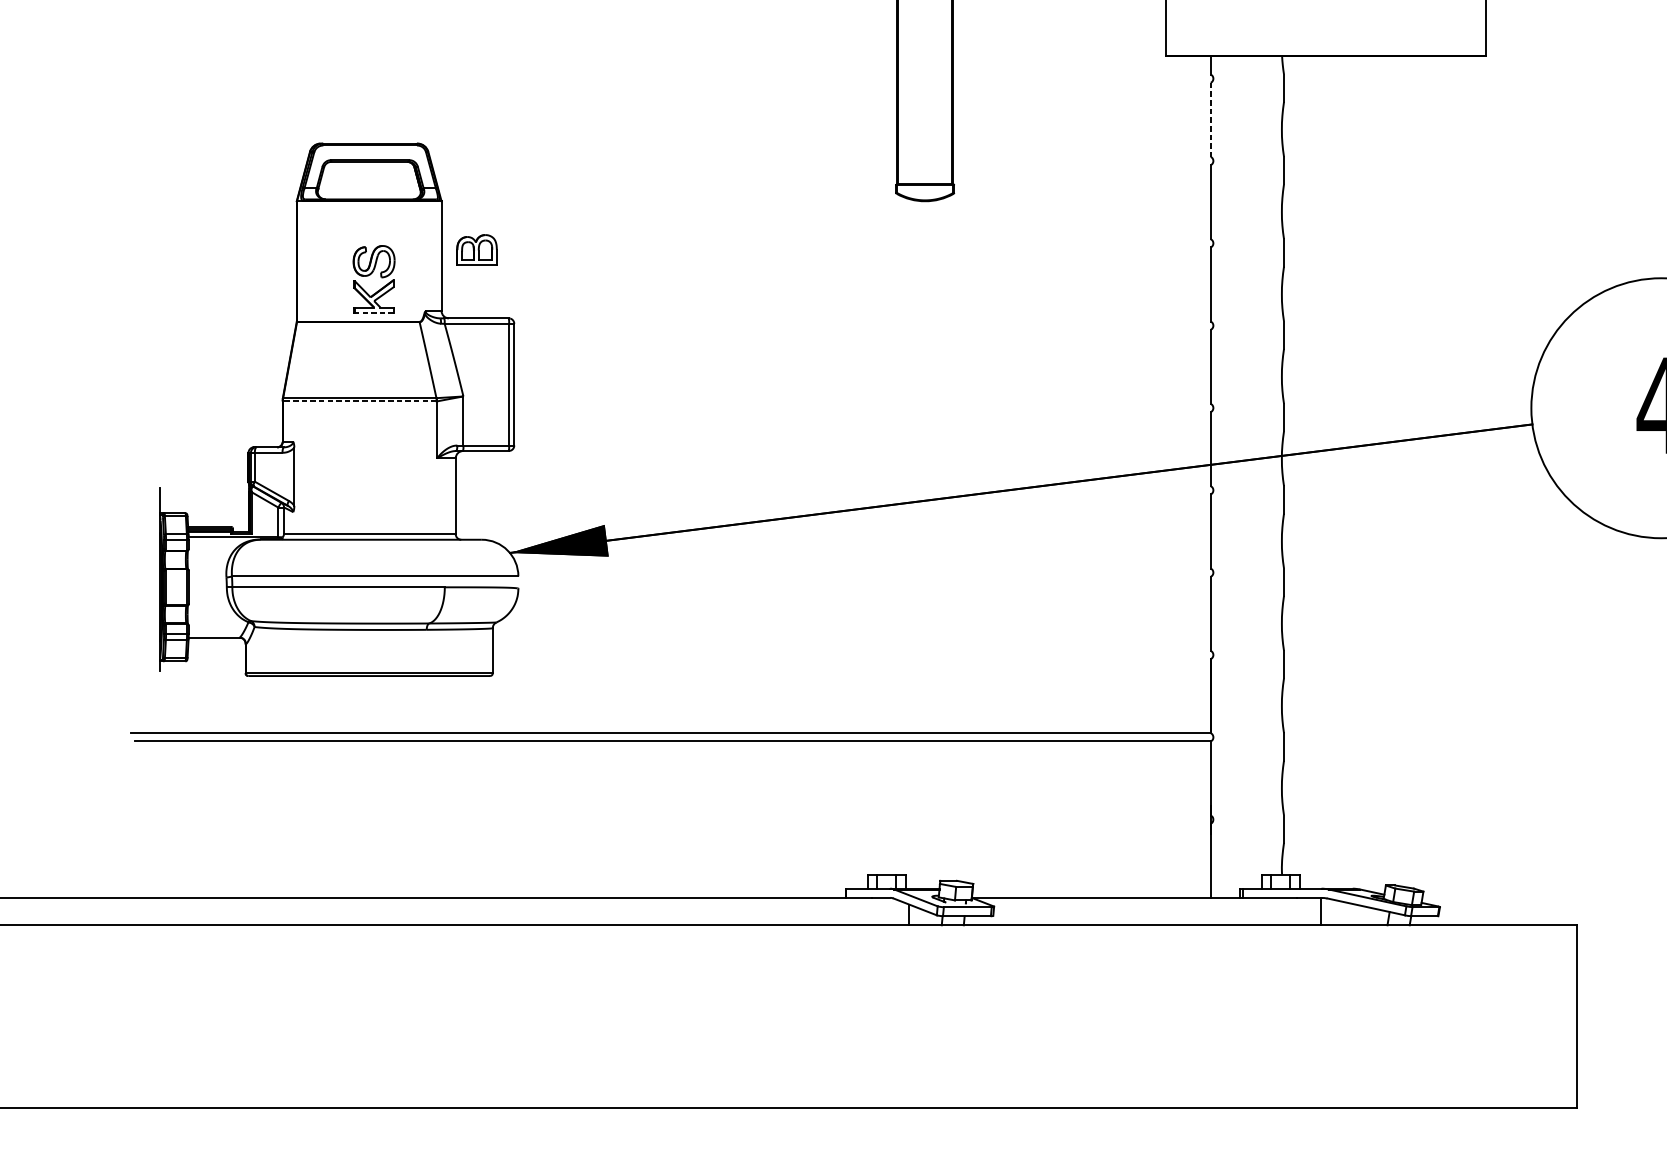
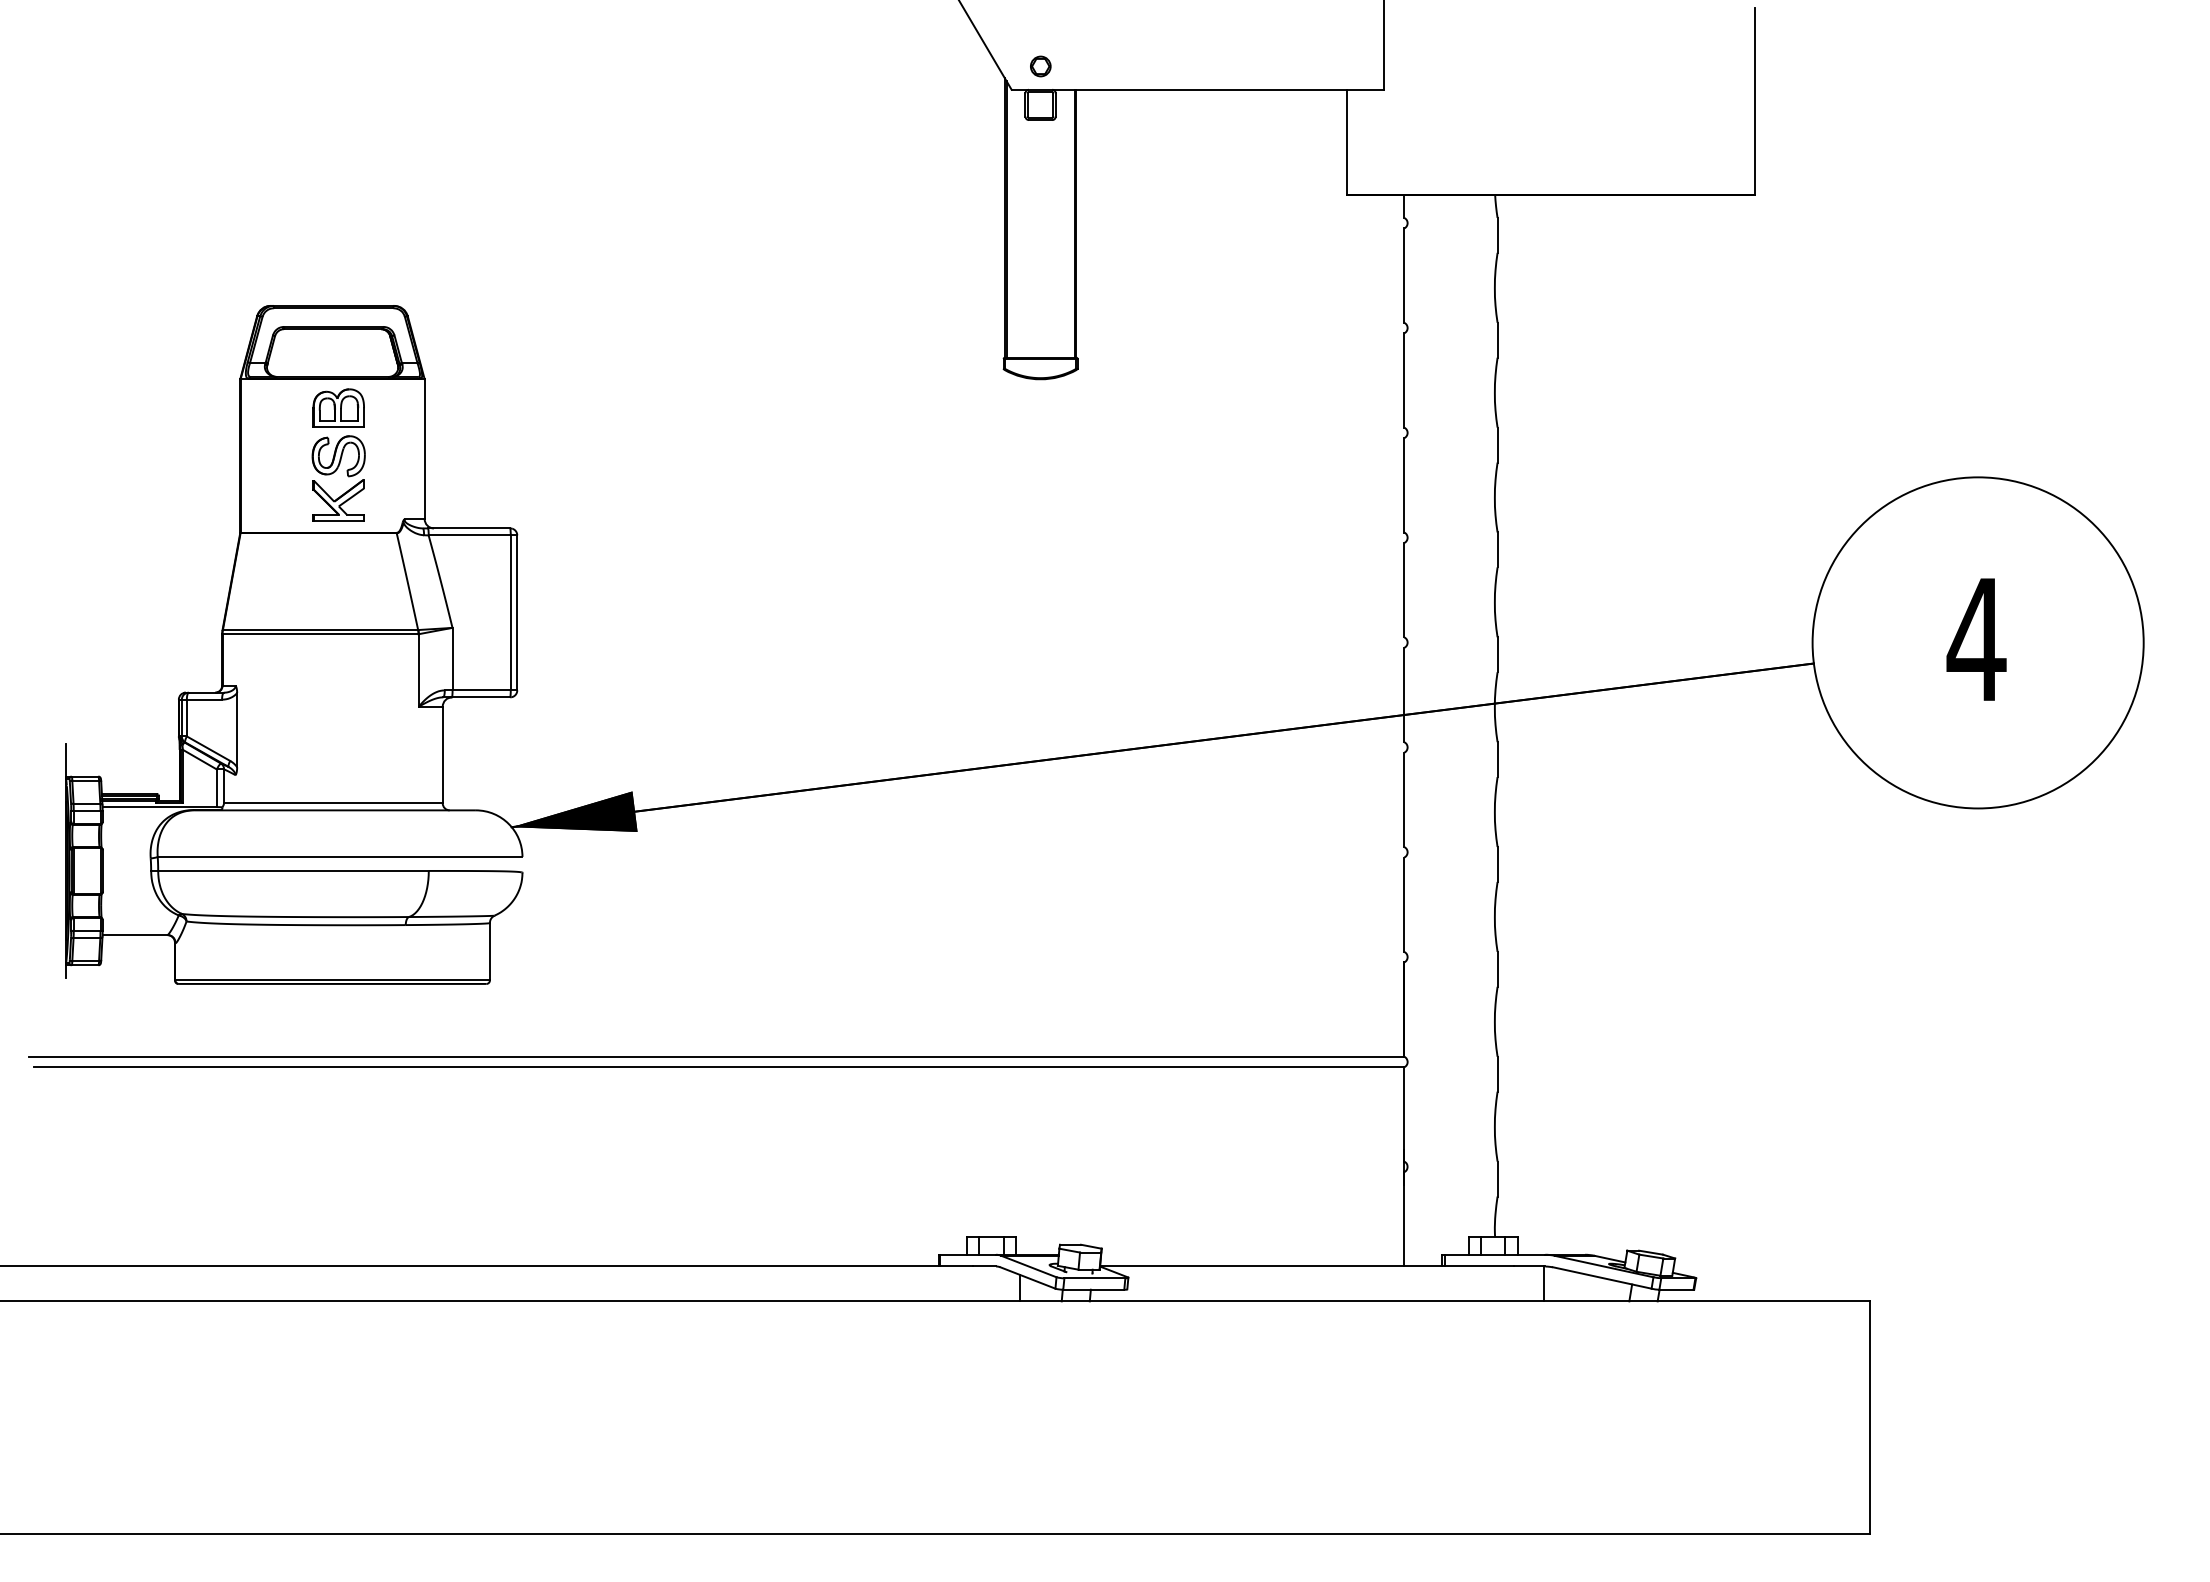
line: (1210, 120) -> (1404, 276), dashed -> solid
part: (476, 249) -> (338, 407), moved
line: (373, 312) -> (338, 521), dashed -> solid
line: (359, 401) -> (320, 634), dashed -> solid

